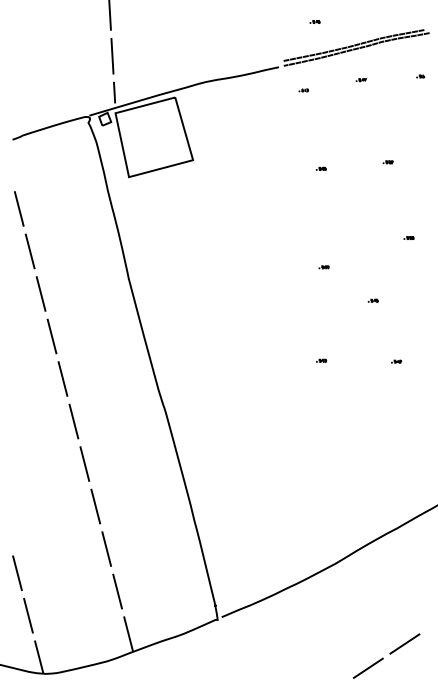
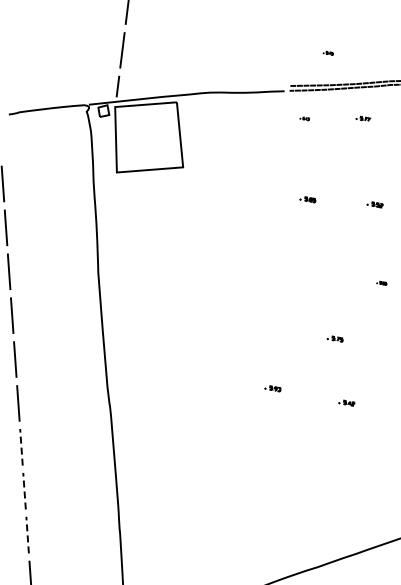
part: (361, 80) -> (363, 119), size x1.4
part: (387, 162) -> (374, 204), size x1.6
part: (320, 168) -> (307, 198), size x1.6
part: (323, 267) -> (292, 296), removed
part: (372, 300) -> (334, 338), size x1.6
part: (321, 360) -> (273, 388), size x1.6
part: (396, 361) -> (347, 402), size x1.6
line: (84, 463) -> (21, 446), solid -> dashed
line: (95, 506) -> (24, 491), solid -> dashed
line: (106, 548) -> (27, 534), solid -> dashed

